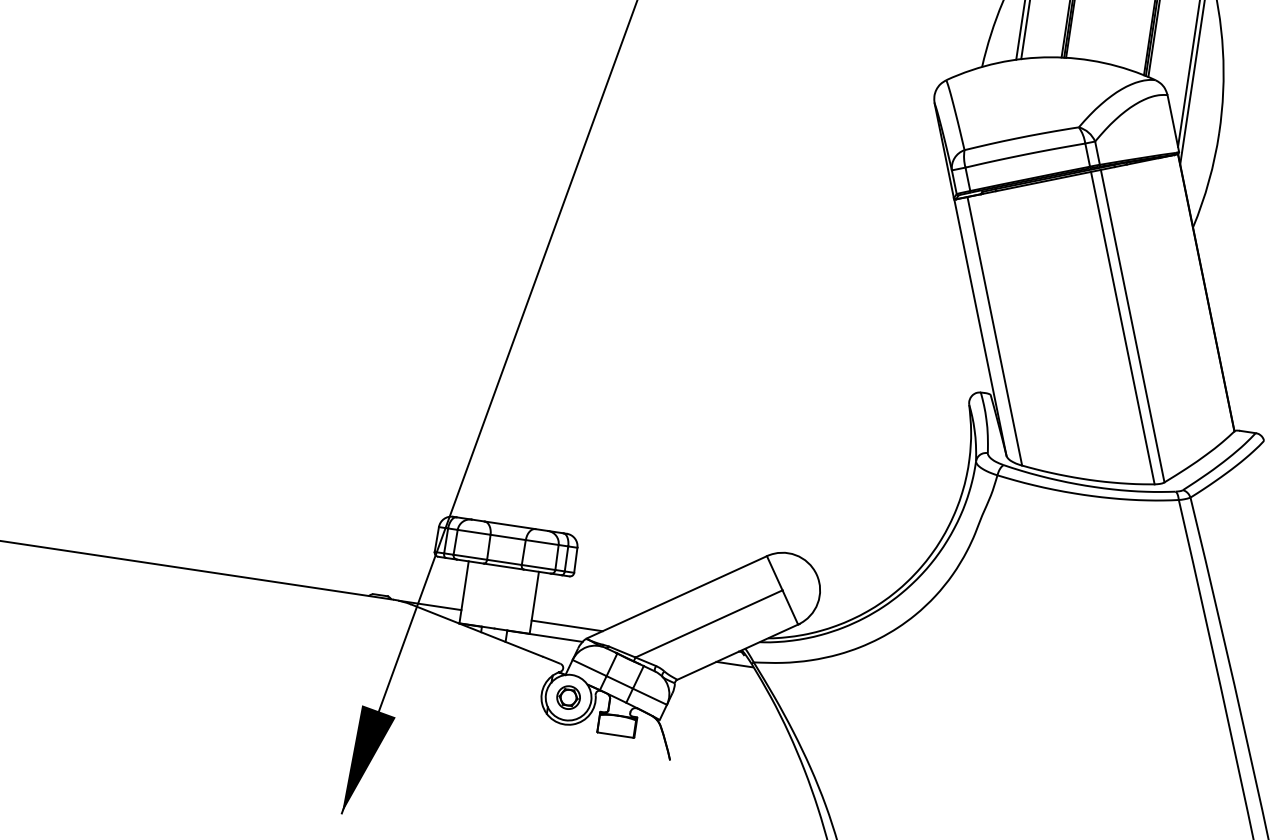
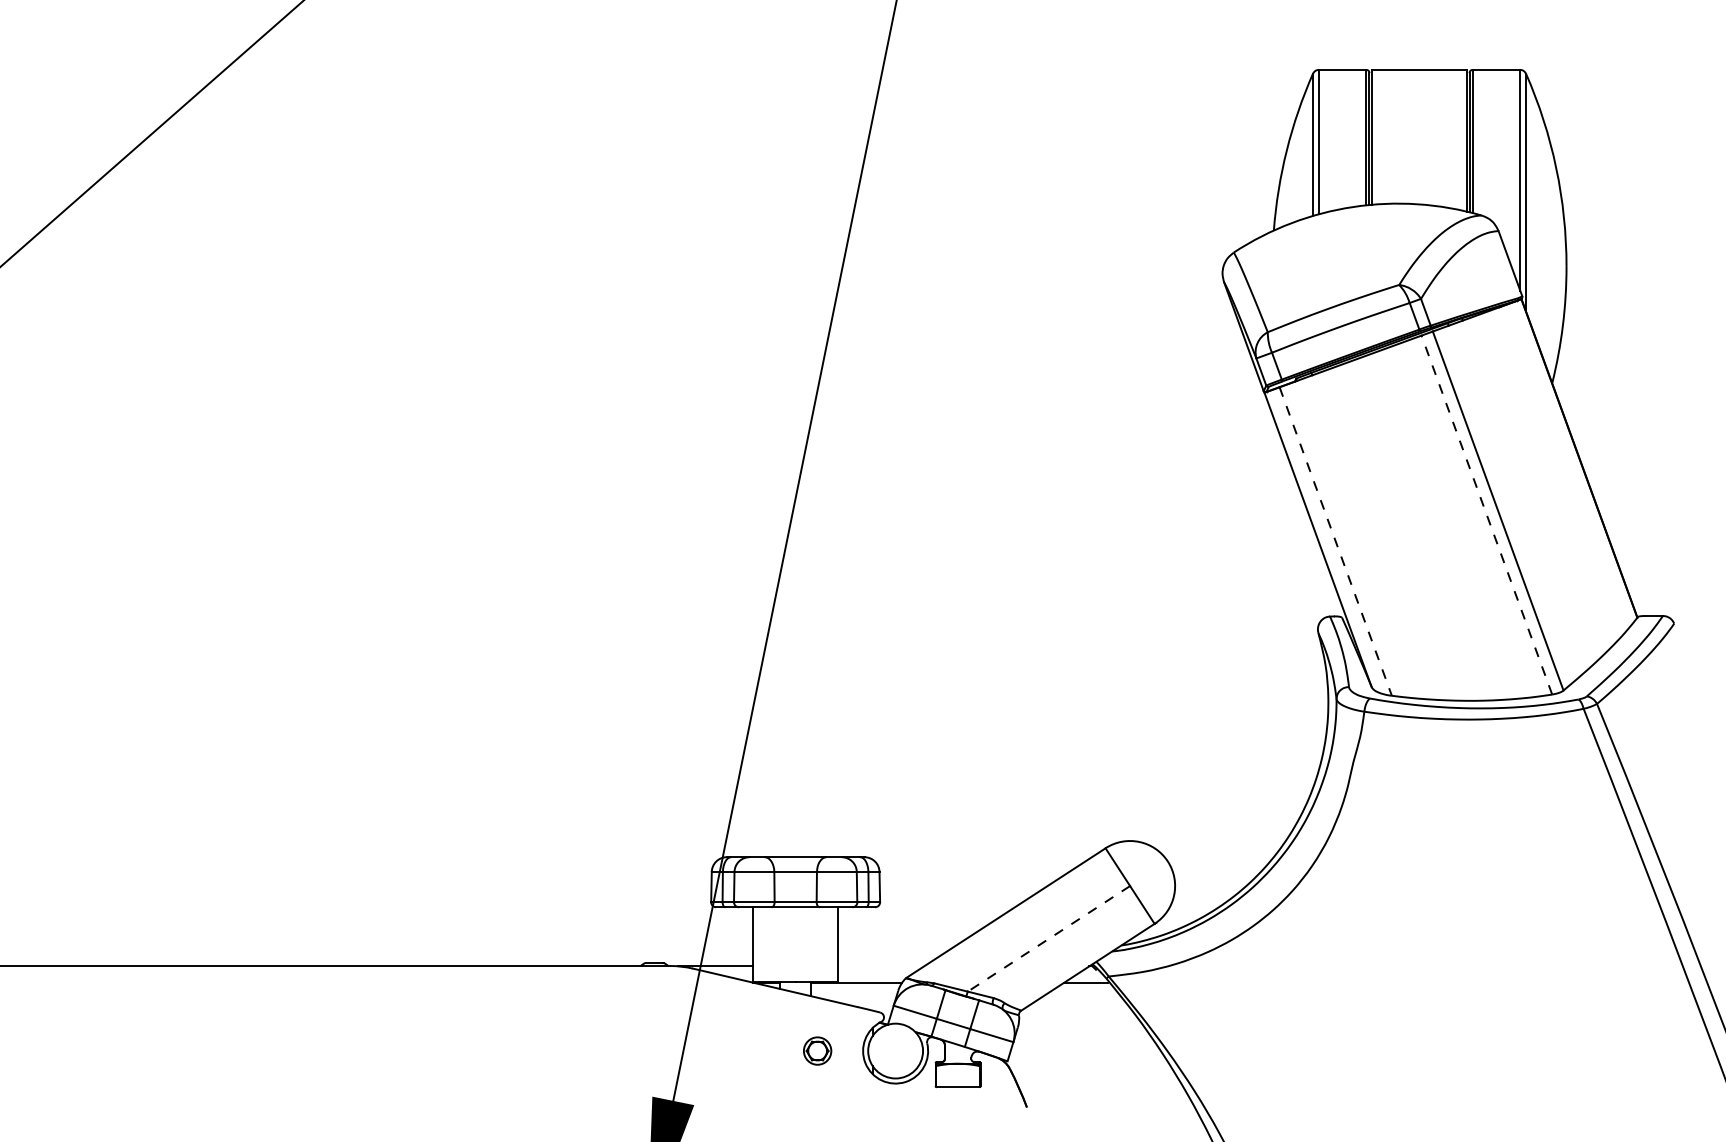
line: (1122, 327) -> (1486, 514), solid -> dashed
line: (994, 332) -> (1335, 542), solid -> dashed
line: (708, 623) -> (1048, 938), solid -> dashed
line: (567, 626) -> (881, 966), removed
part: (568, 697) -> (817, 1050), moved

